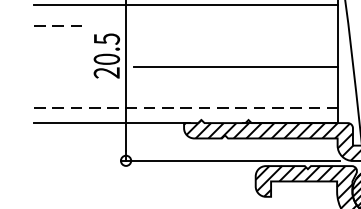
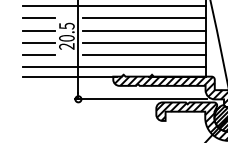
line: (61, 26) -> (39, 18), dashed -> solid
line: (236, 26) -> (144, 18), added
line: (59, 46) -> (38, 30), added
line: (236, 46) -> (144, 30), added
line: (59, 66) -> (38, 42), added
line: (59, 87) -> (38, 55), added
line: (236, 87) -> (144, 55), added
line: (186, 107) -> (114, 67), dashed -> solid

